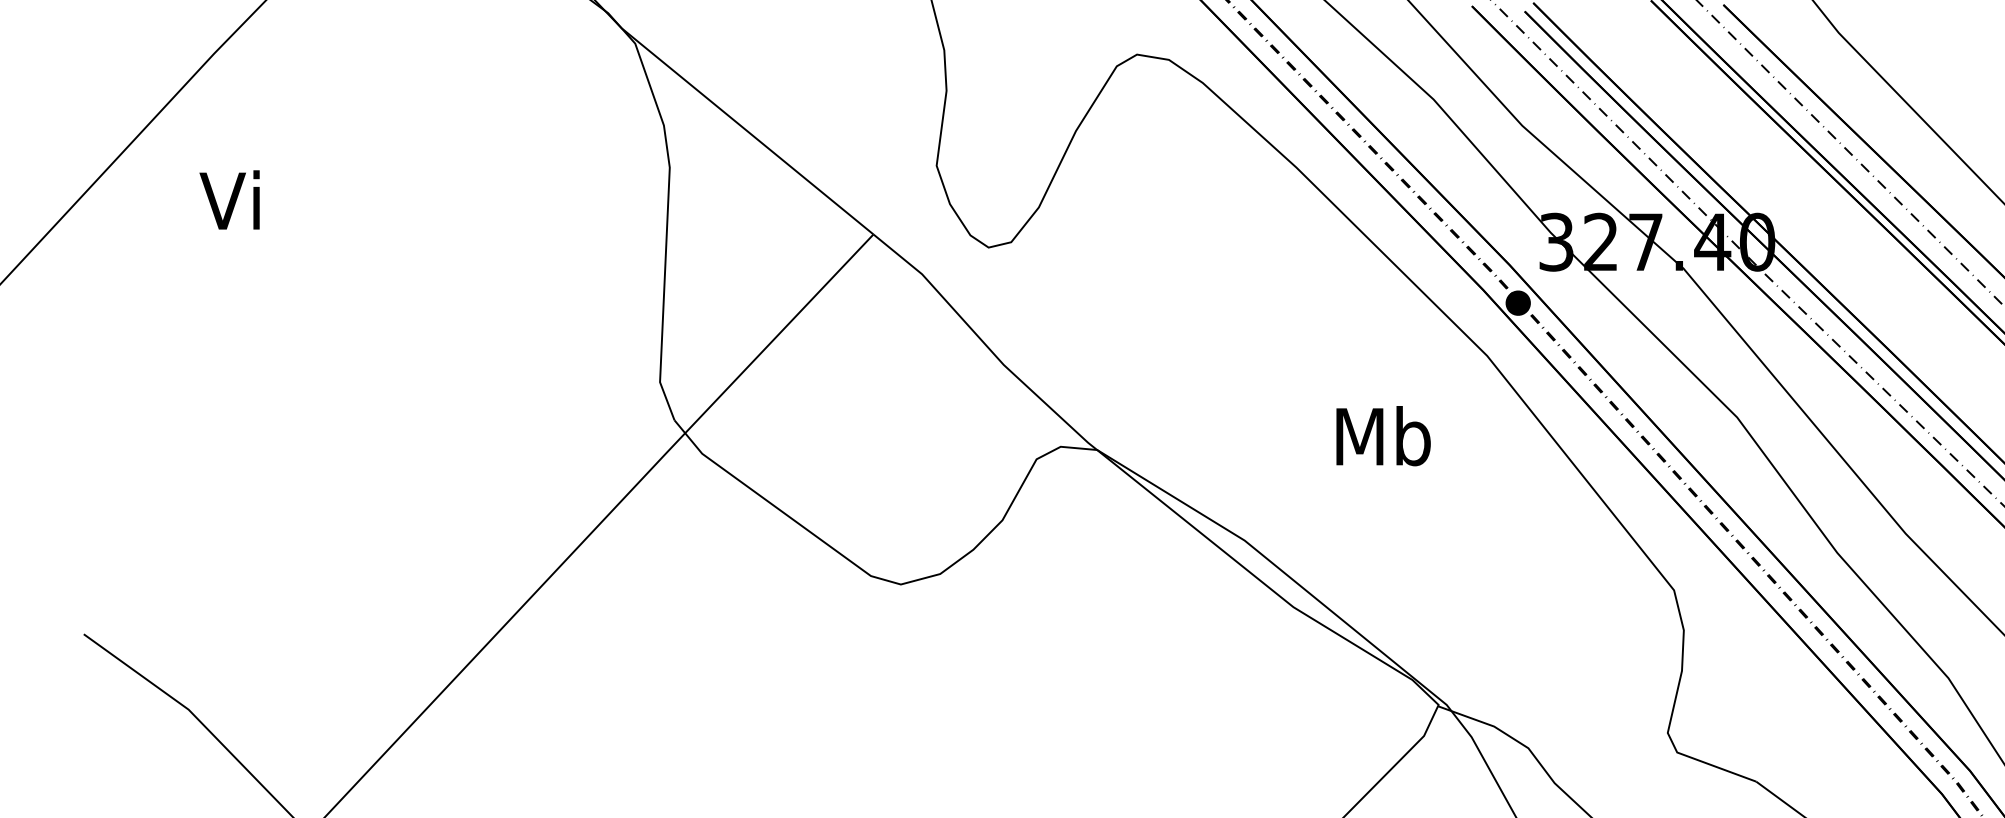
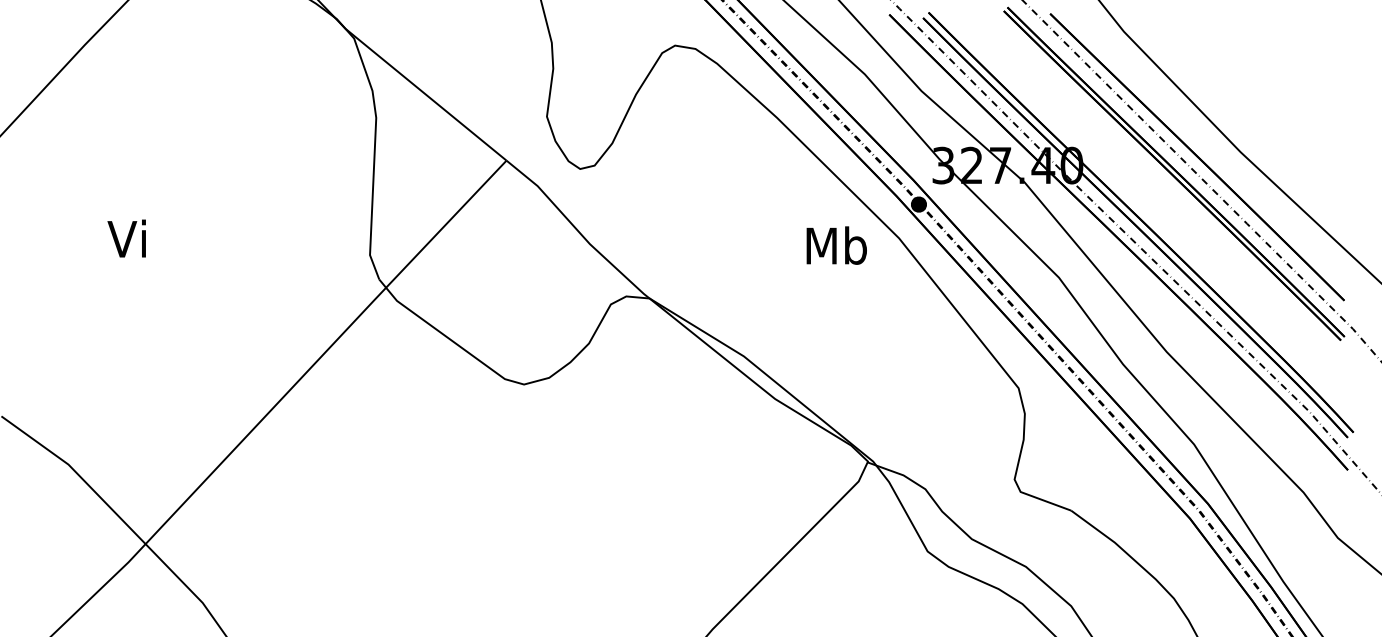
text: (229, 199) -> (126, 238), moved
text: (1383, 435) -> (836, 245), moved

